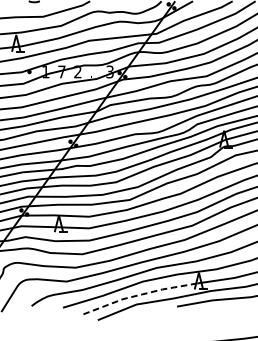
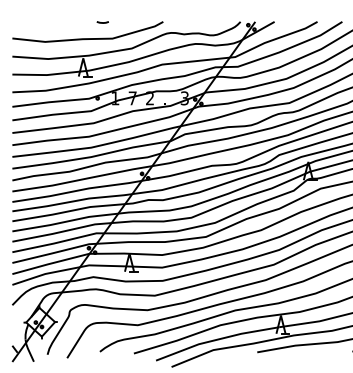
line: (140, 294) -> (217, 339), dashed -> solid

